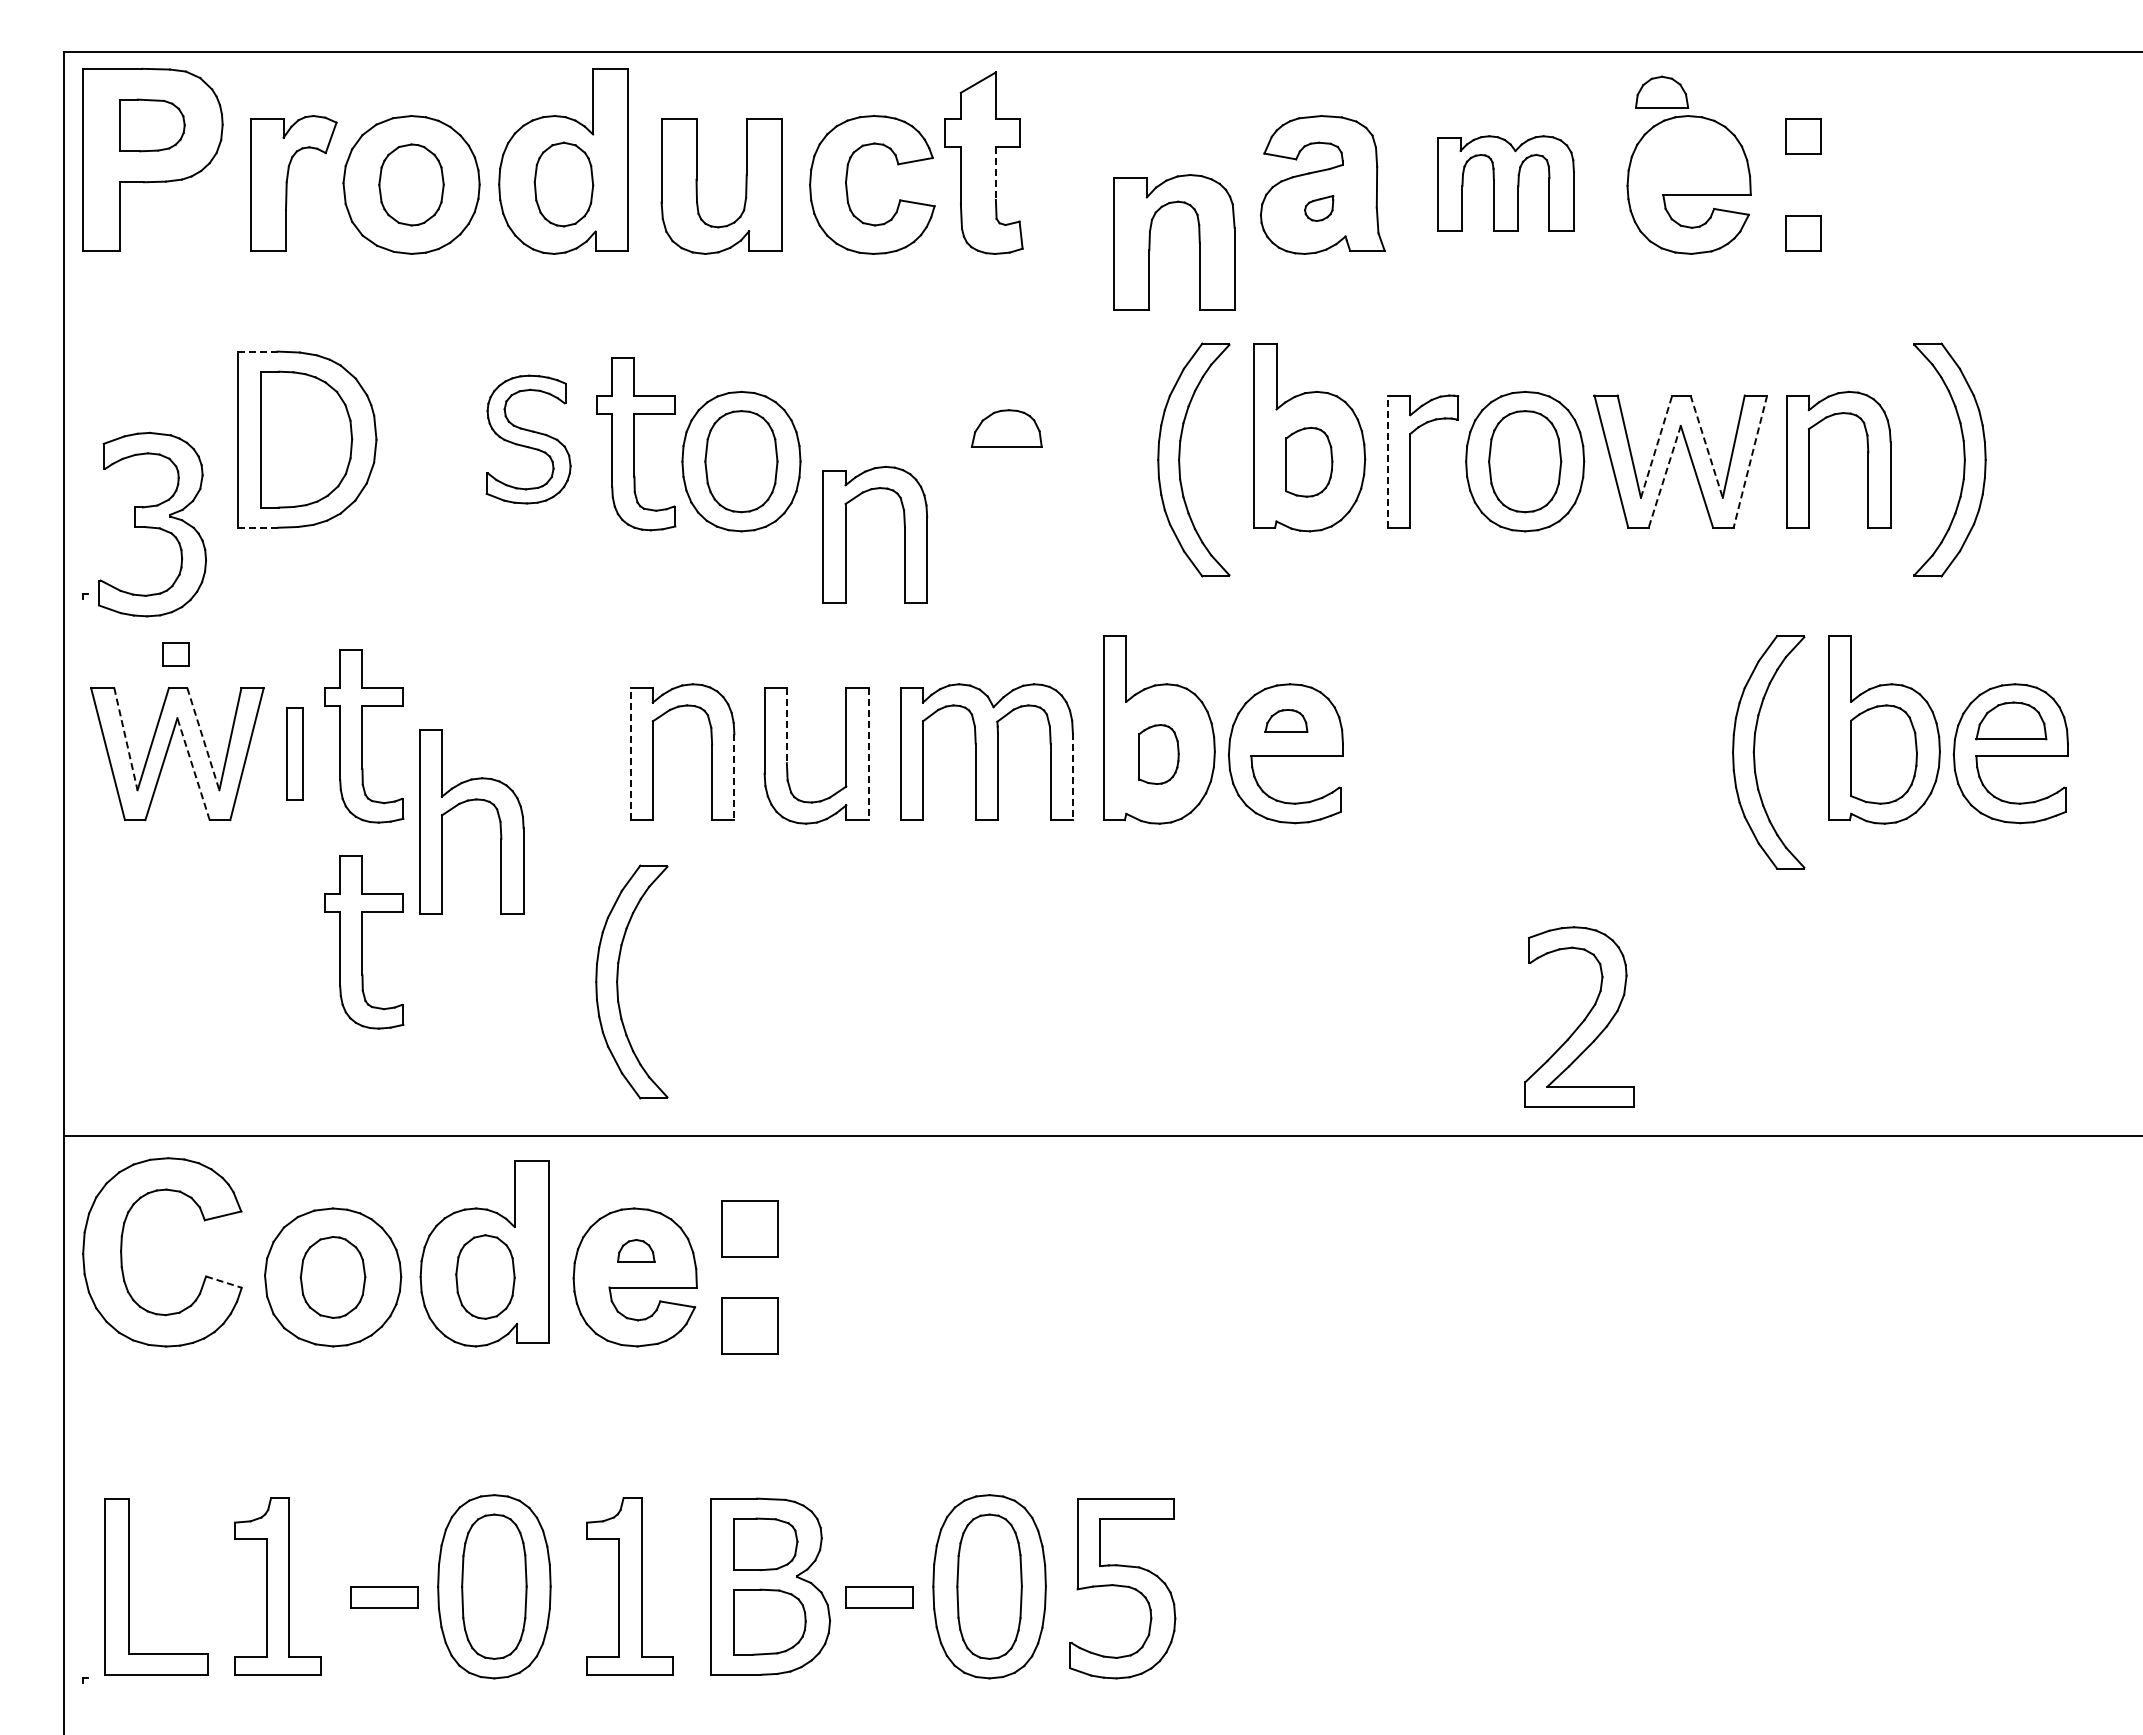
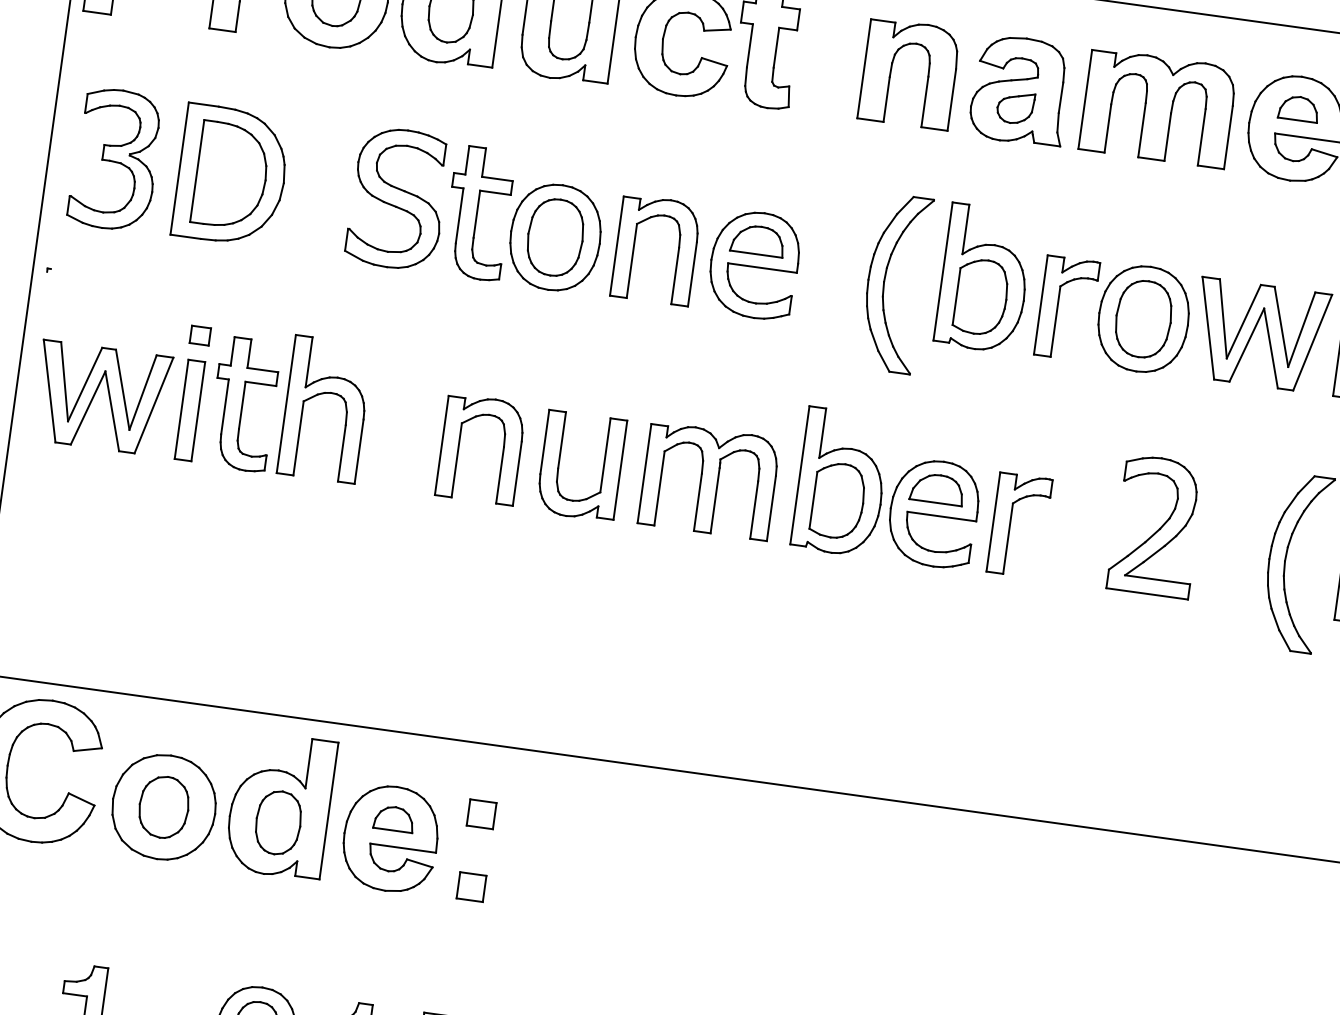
part: (1662, 91) -> (1299, 108), moved
line: (995, 173) -> (776, 47), dashed -> solid
part: (1505, 183) -> (1157, 108), size x1.43
part: (1318, 208) -> (1014, 107), size x1.67
part: (1150, 242) -> (891, 71), moved
line: (258, 351) -> (204, 104), dashed -> solid
part: (528, 439) -> (397, 198), size x1.43
line: (1656, 446) -> (1243, 321), dashed -> solid
line: (1706, 446) -> (1281, 326), dashed -> solid
part: (1006, 460) -> (754, 264), added
line: (1388, 461) -> (1041, 304), dashed -> solid
part: (1309, 462) -> (981, 297), size x1.43
line: (1750, 462) -> (1312, 343), dashed -> solid
line: (1664, 477) -> (1246, 345), dashed -> solid
part: (152, 524) -> (115, 159), moved
line: (257, 527) -> (185, 236), dashed -> solid
part: (846, 534) -> (634, 246), moved
part: (175, 654) -> (199, 335), moved
part: (1286, 720) -> (937, 488), size x1.67
line: (786, 725) -> (561, 440), dashed -> solid
line: (126, 739) -> (65, 382), dashed -> solid
line: (203, 739) -> (122, 390), dashed -> solid
part: (294, 753) -> (189, 410), size x1.43
line: (630, 753) -> (441, 445), dashed -> solid
part: (1388, 753) -> (1010, 524), added
line: (868, 754) -> (620, 470), dashed -> solid
part: (1158, 754) -> (837, 500), size x1.67
line: (193, 768) -> (112, 410), dashed -> solid
line: (734, 777) -> (517, 473), dashed -> solid
line: (1072, 777) -> (771, 509), dashed -> solid
part: (466, 802) -> (323, 394), moved
part: (364, 942) -> (222, 559), removed
part: (618, 980) -> (409, 614), removed
part: (1579, 1016) -> (1156, 525), moved
part: (749, 1228) -> (481, 813), size x0.62
part: (636, 1250) -> (394, 818), size x1.43
line: (223, 1282) -> (81, 799), dashed -> solid
part: (749, 1325) -> (471, 886), size x0.62

